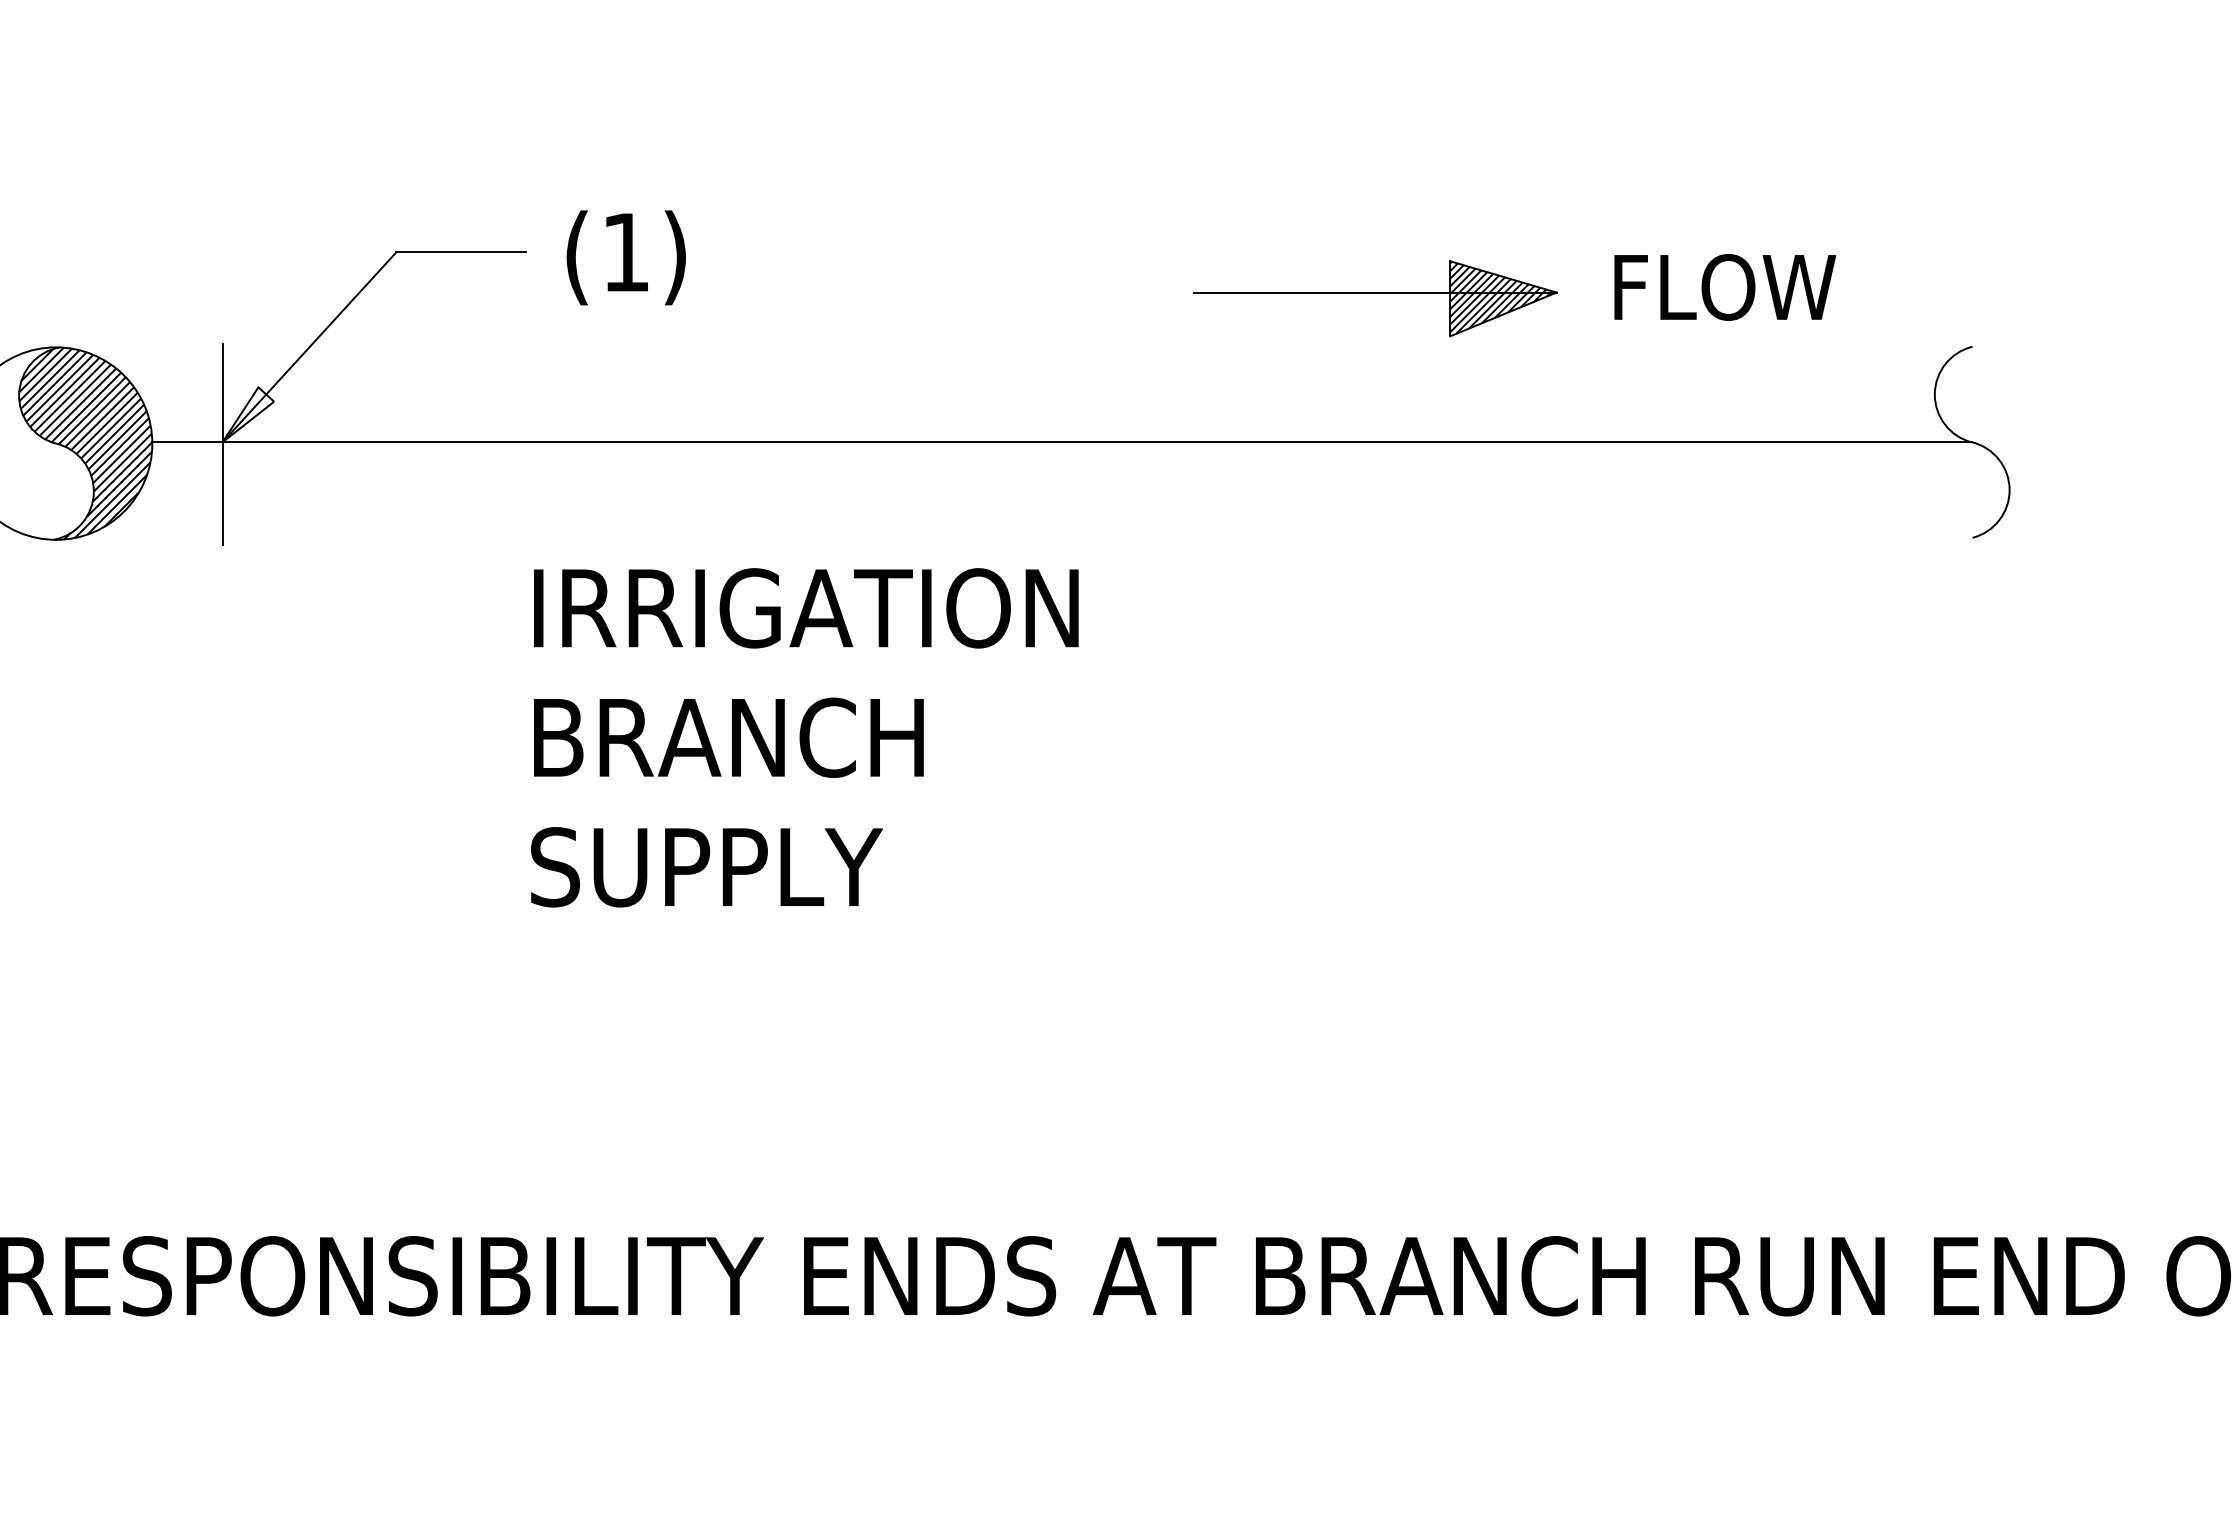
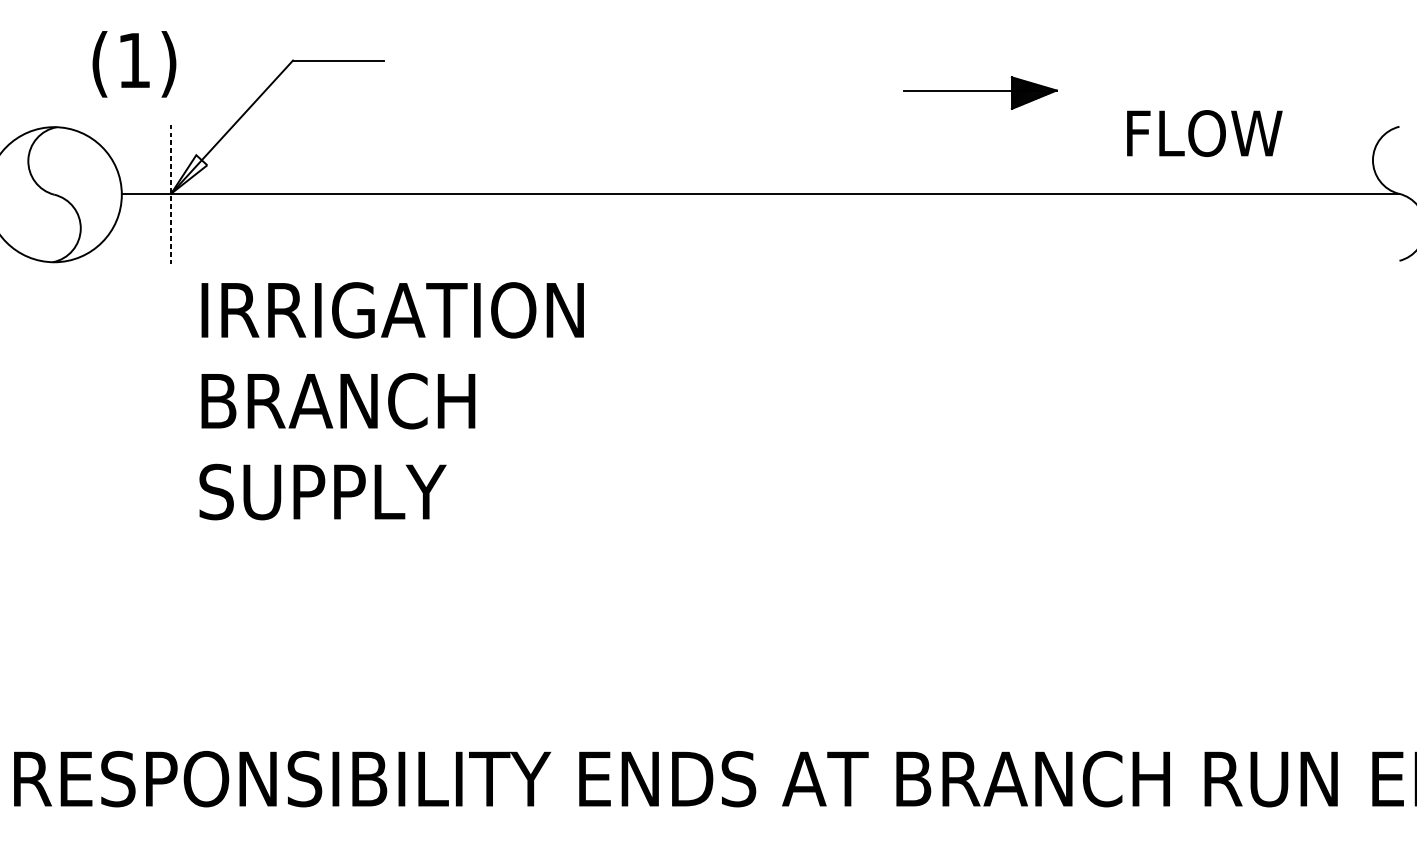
text: (625, 257) -> (133, 64), moved
text: (1725, 287) -> (1204, 133), moved
part: (1375, 298) -> (980, 92), size x0.6
hatch: (85, 443) -> (74, 194), removed
line: (222, 444) -> (171, 195), solid -> dashed
text: (804, 737) -> (391, 401), moved

